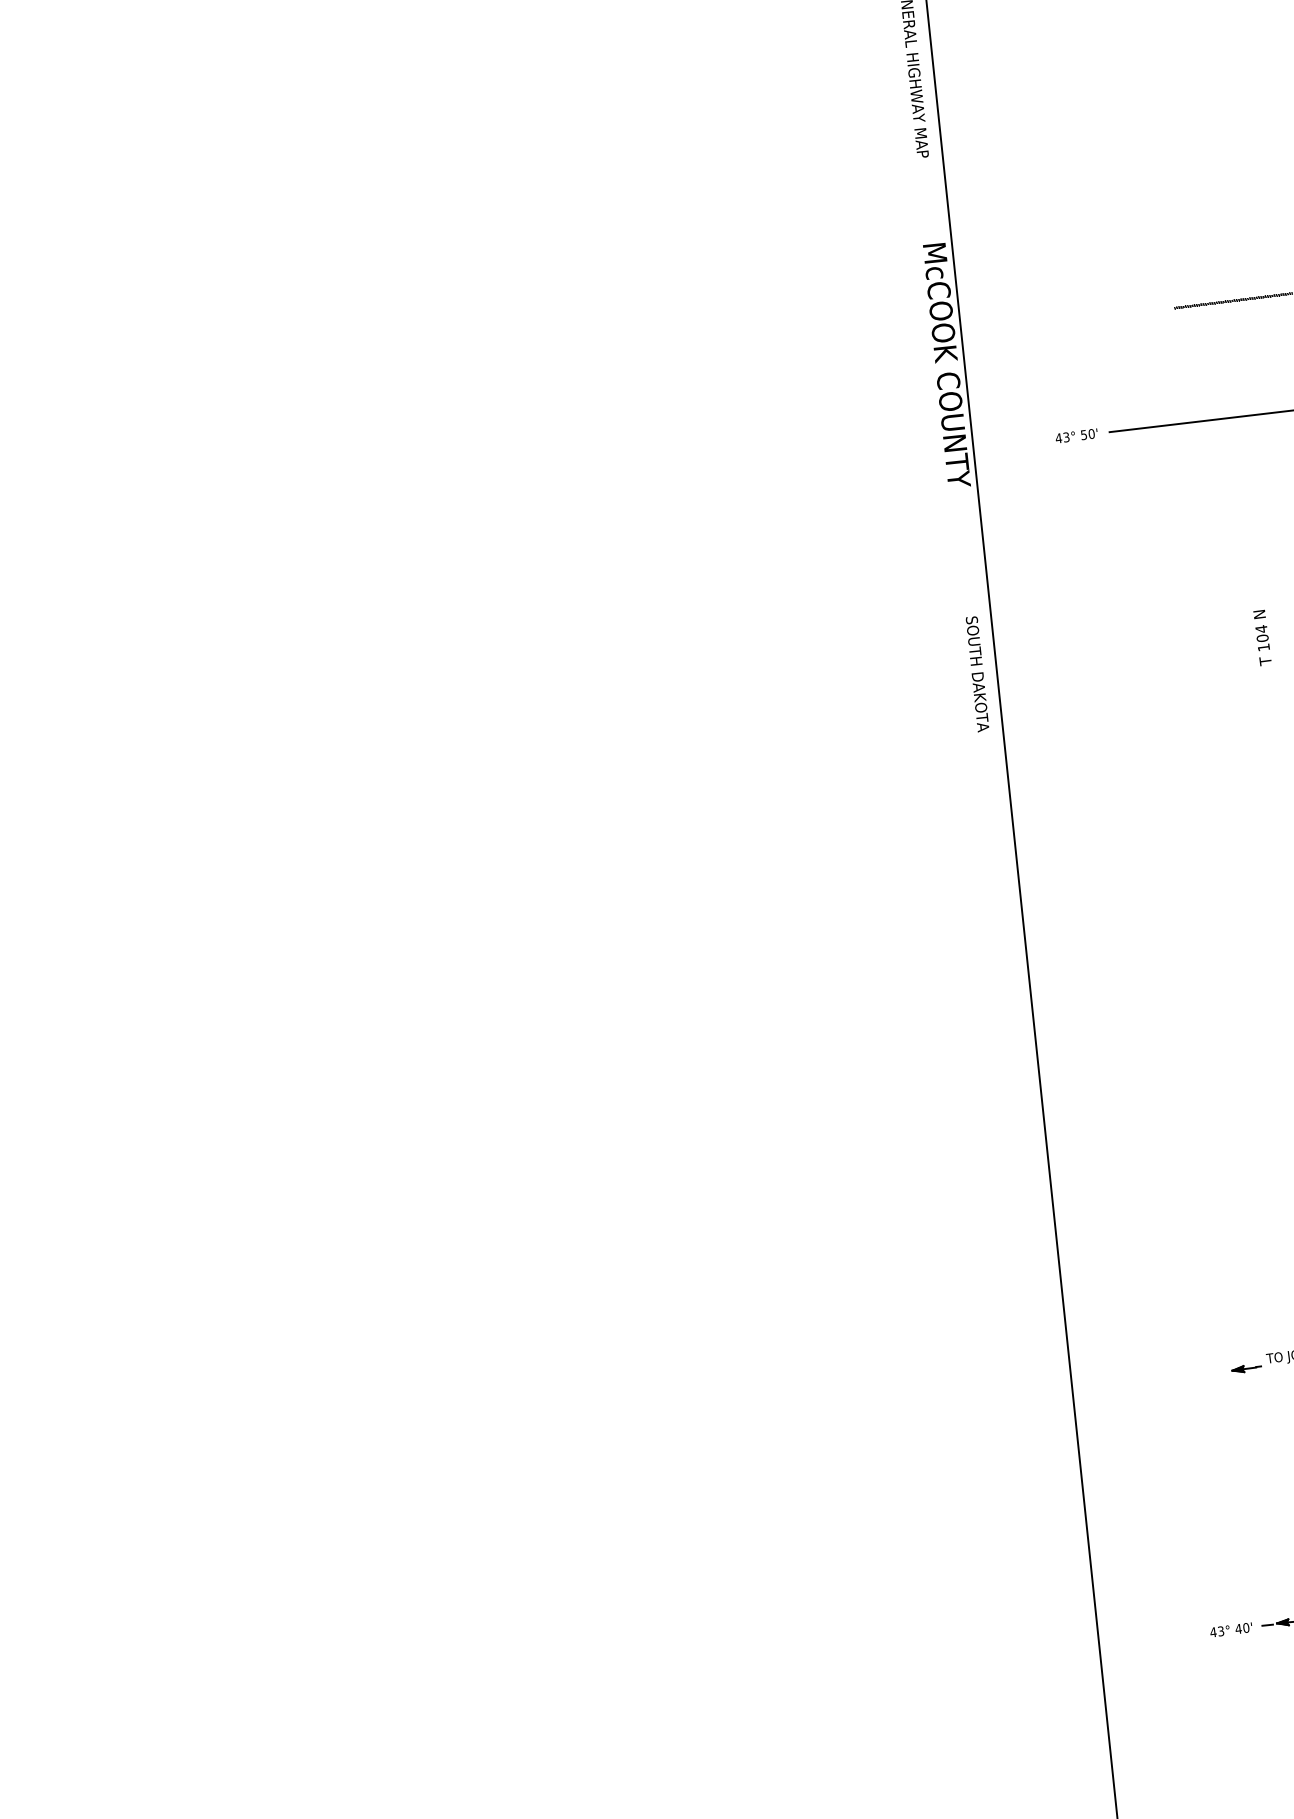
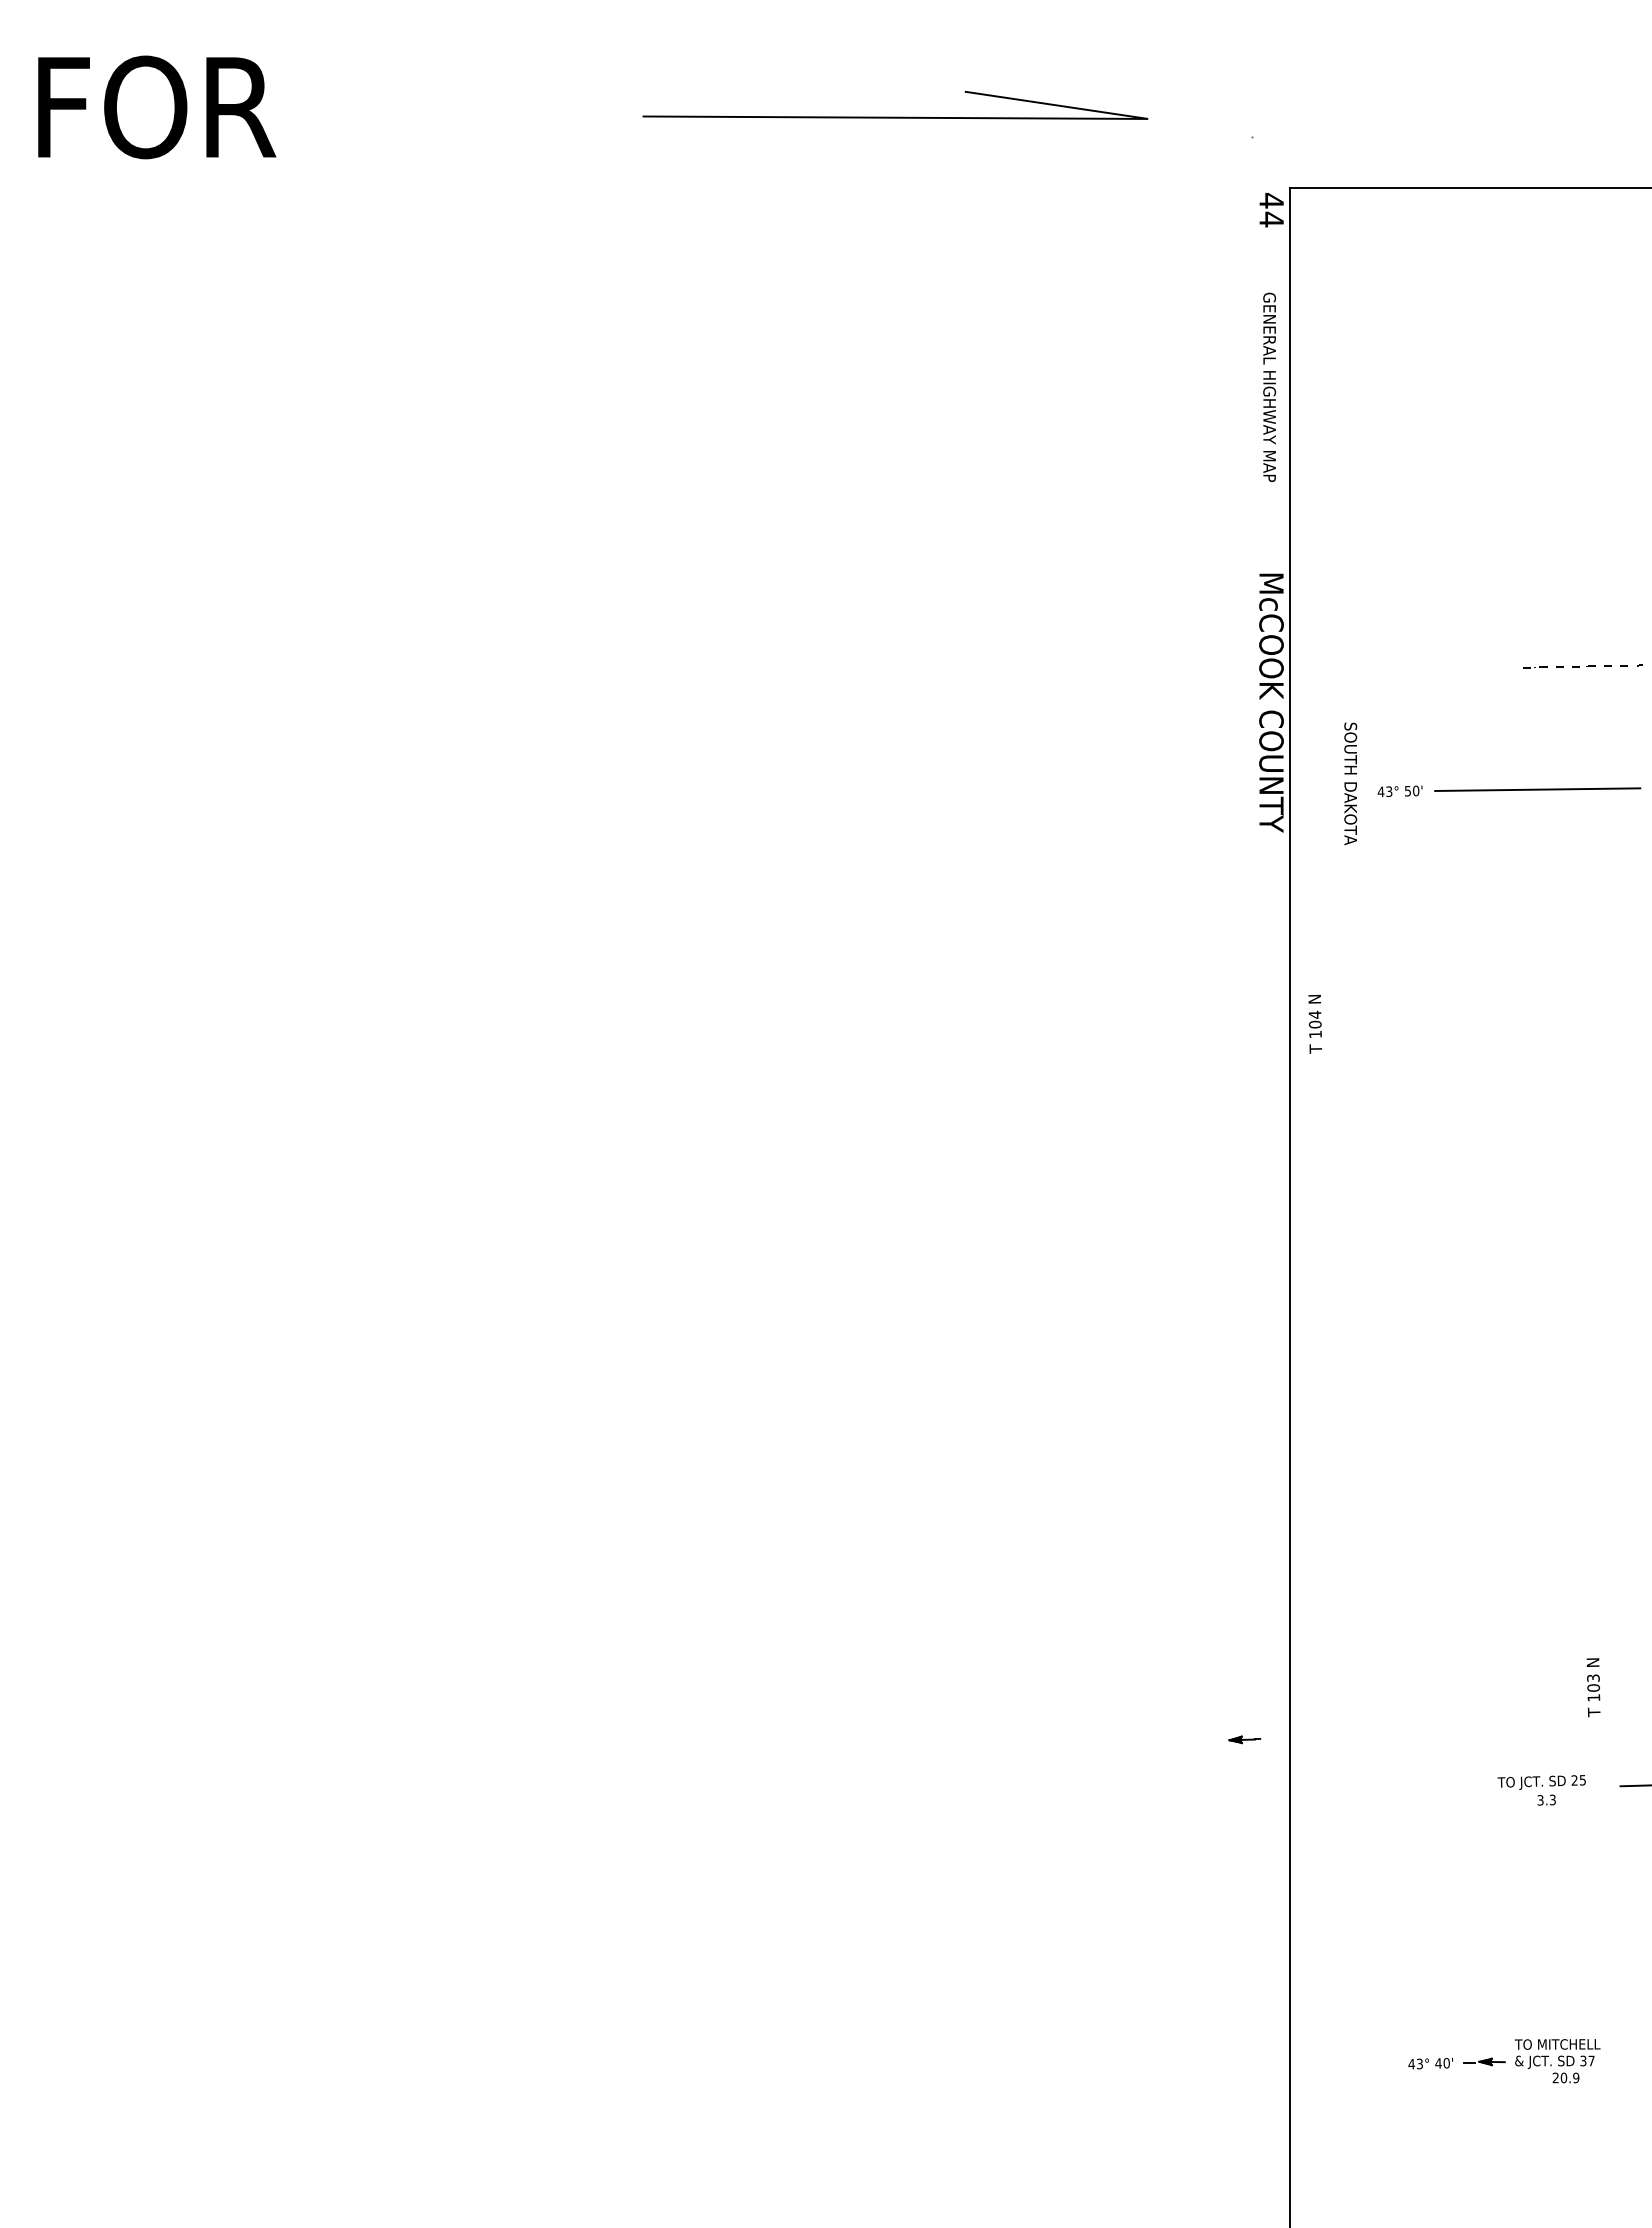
text: (1261, 638) -> (1314, 1024), moved
text: (977, 673) -> (1350, 783), moved
part: (1246, 1368) -> (1244, 1739), moved

